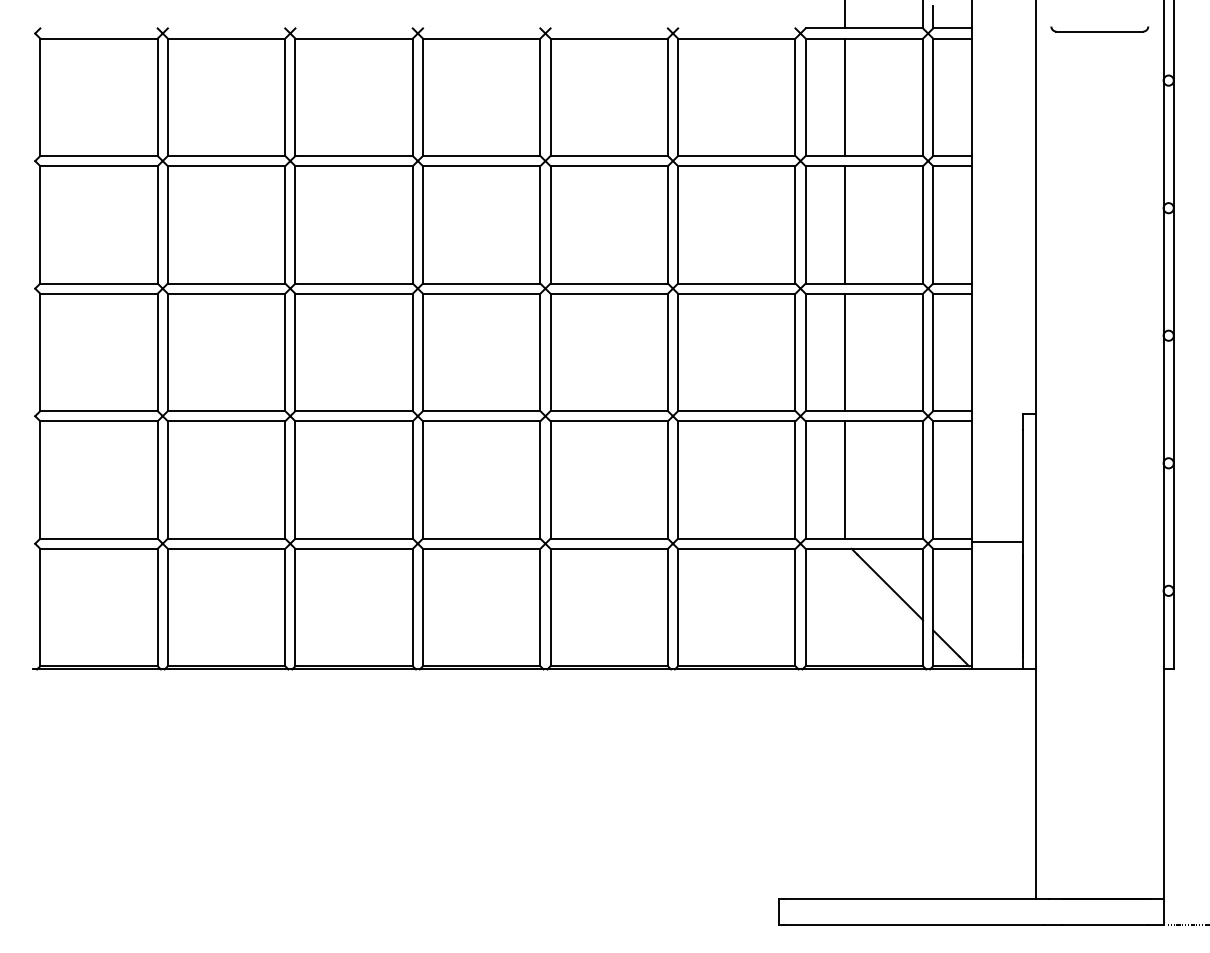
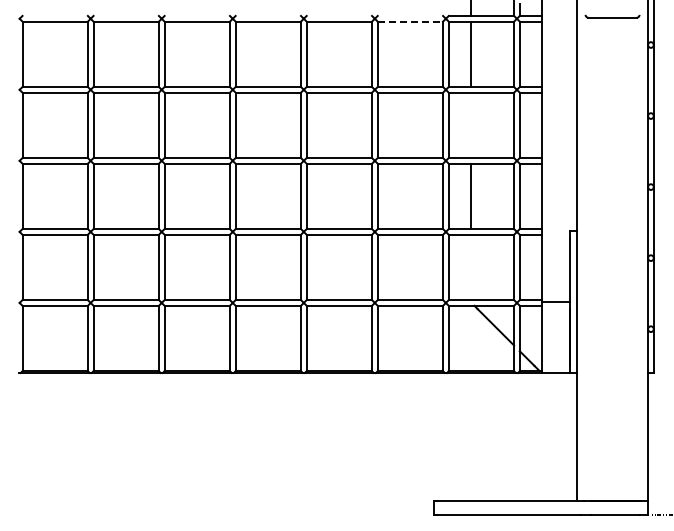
line: (736, 38) -> (410, 21), solid -> dashed
line: (844, 225) -> (470, 125), removed
line: (844, 480) -> (470, 267), removed

